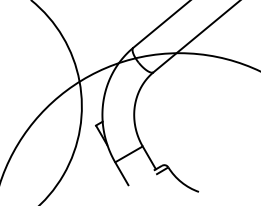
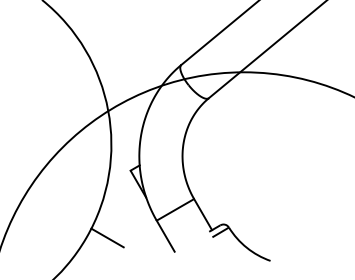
line: (79, 174) -> (107, 237), added

